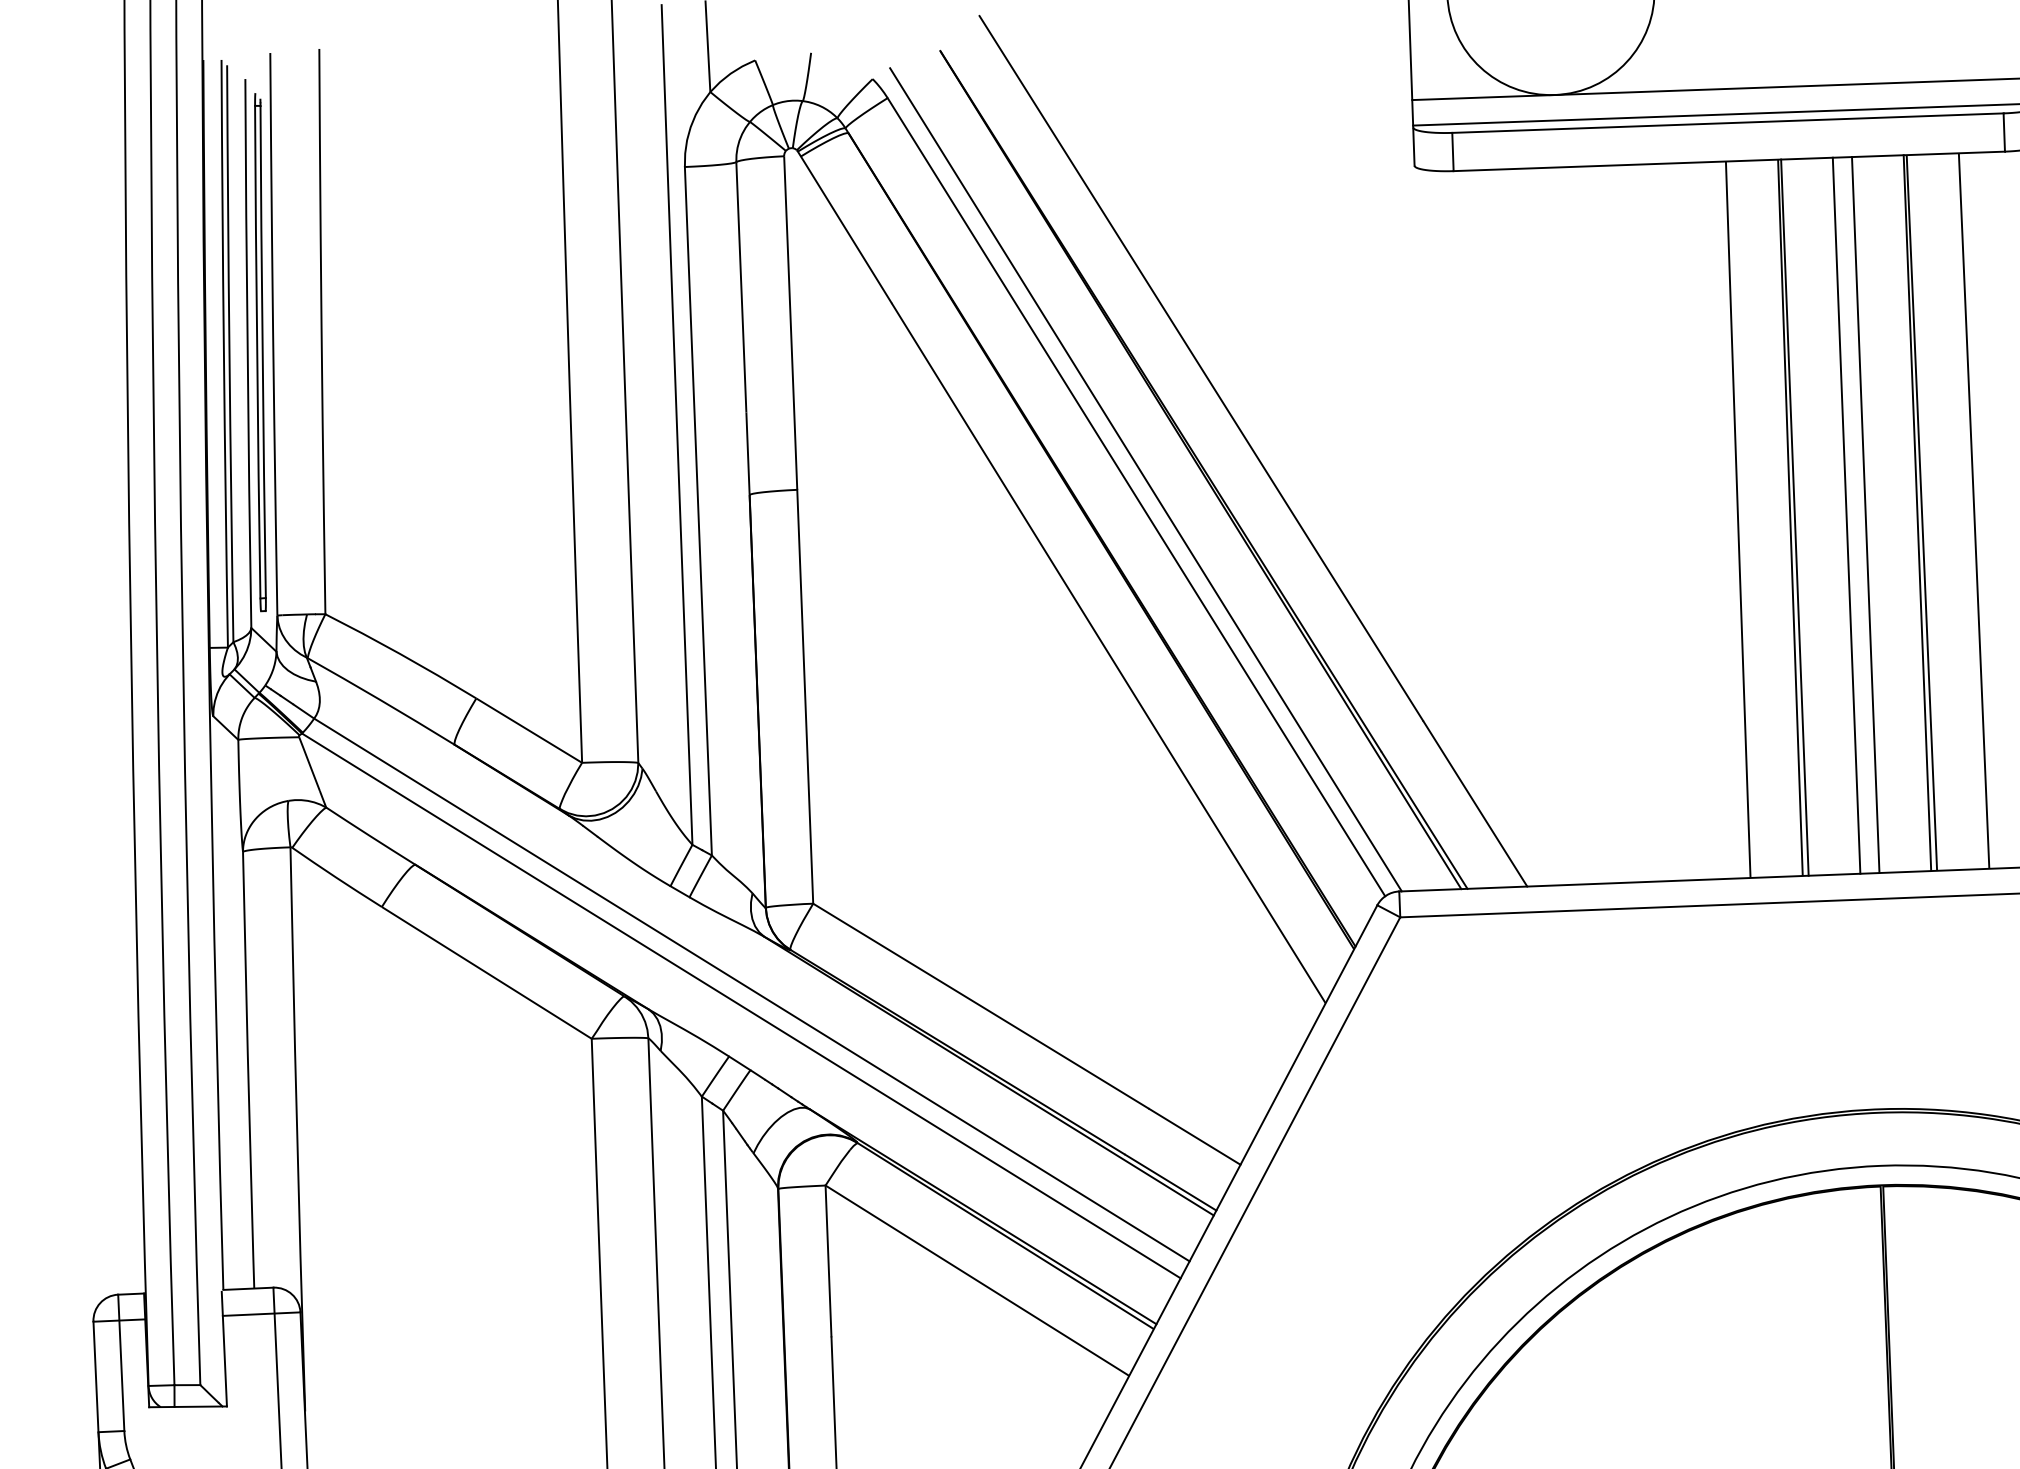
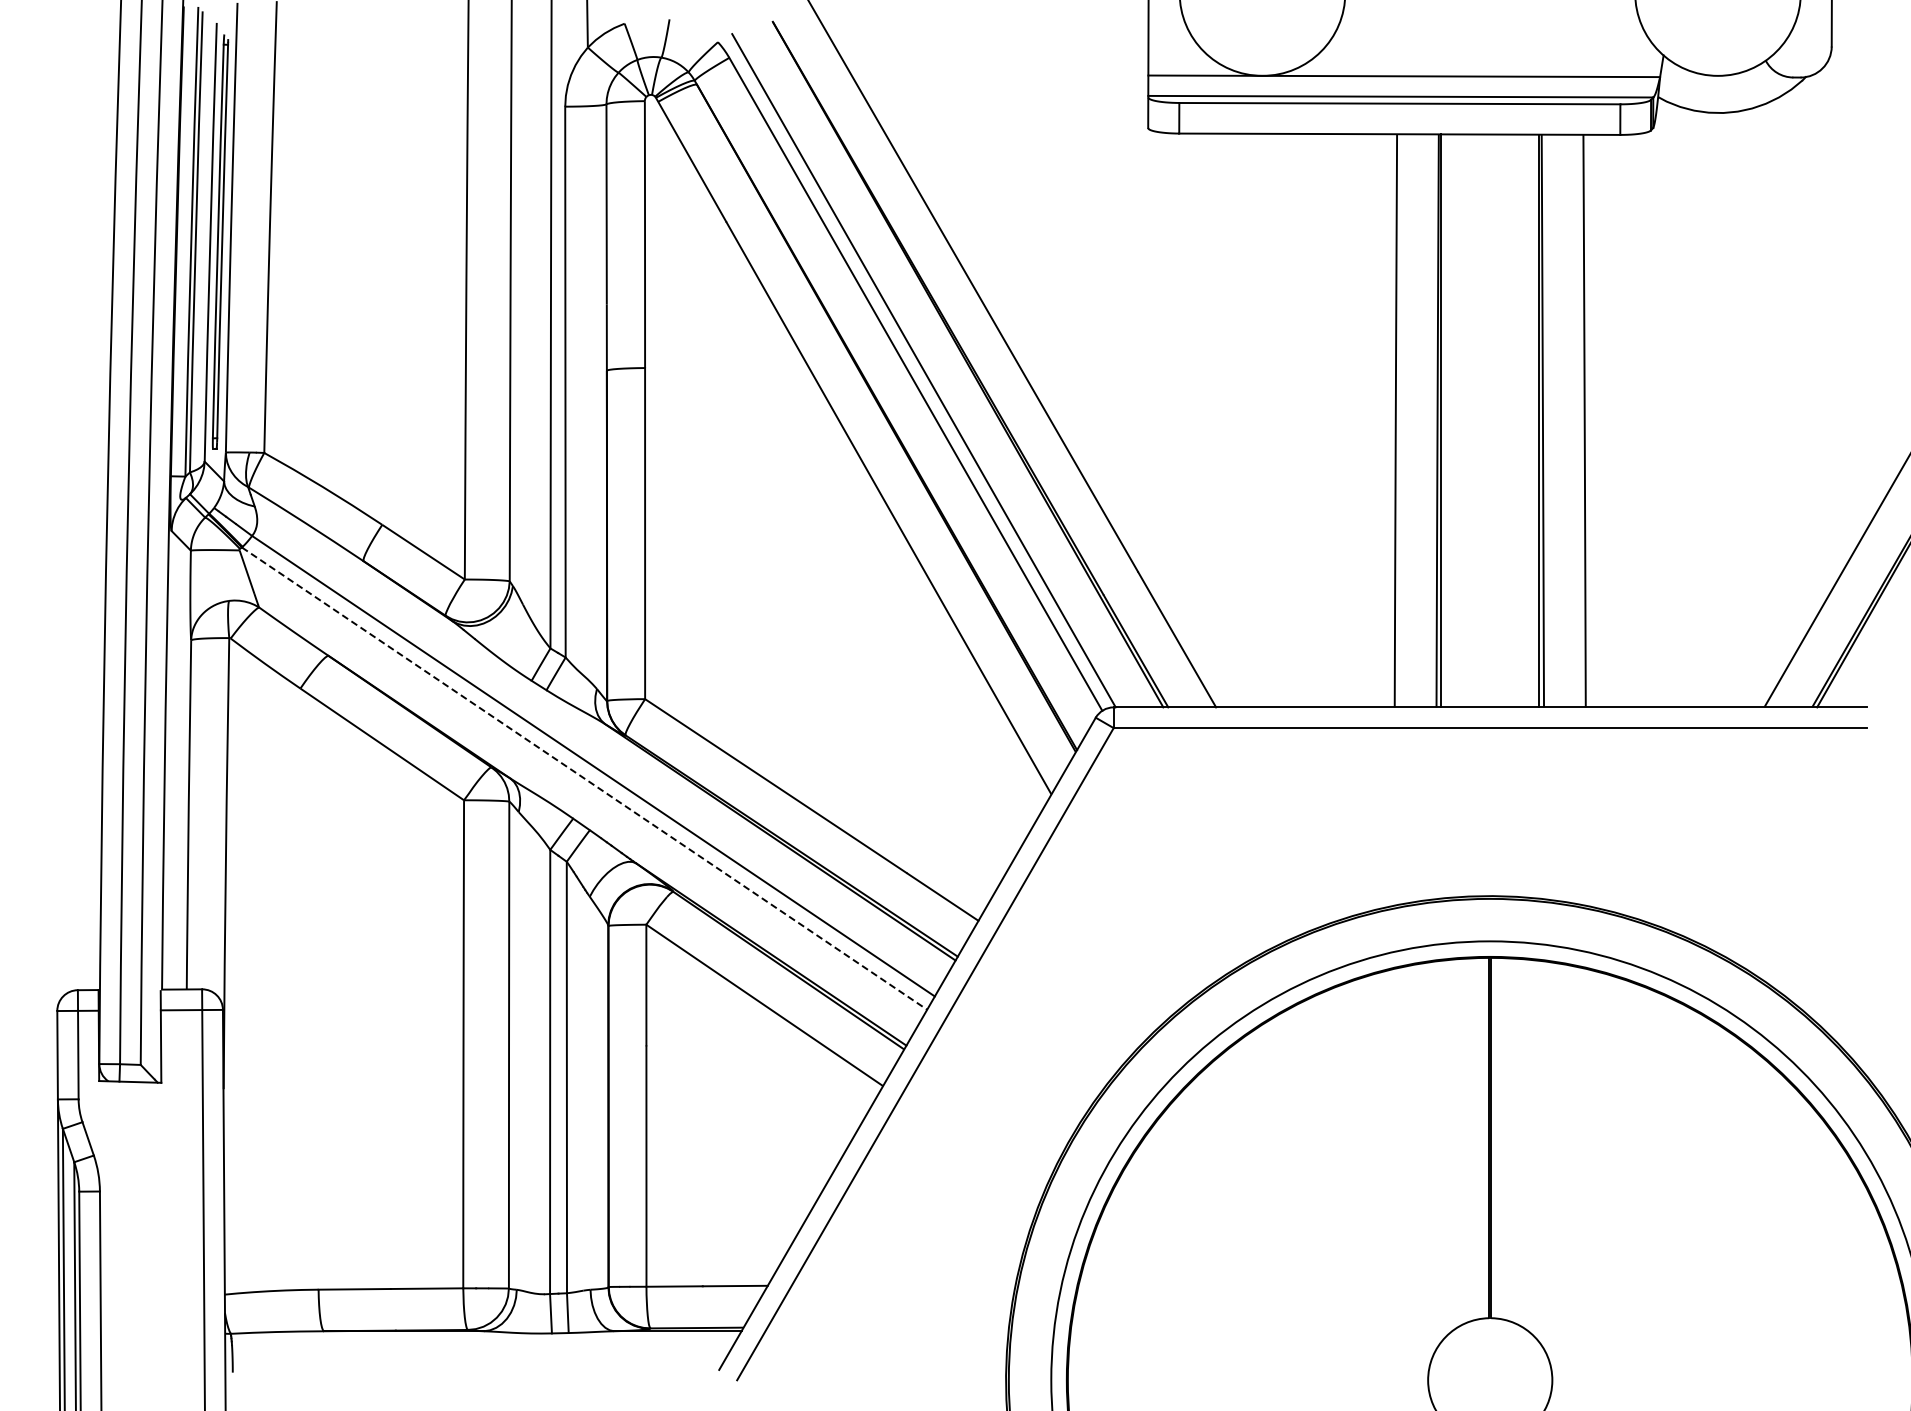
line: (1865, 514) -> (1497, 420), removed
line: (1846, 515) -> (1482, 420), removed
line: (742, 1005) -> (585, 778), solid -> dashed

